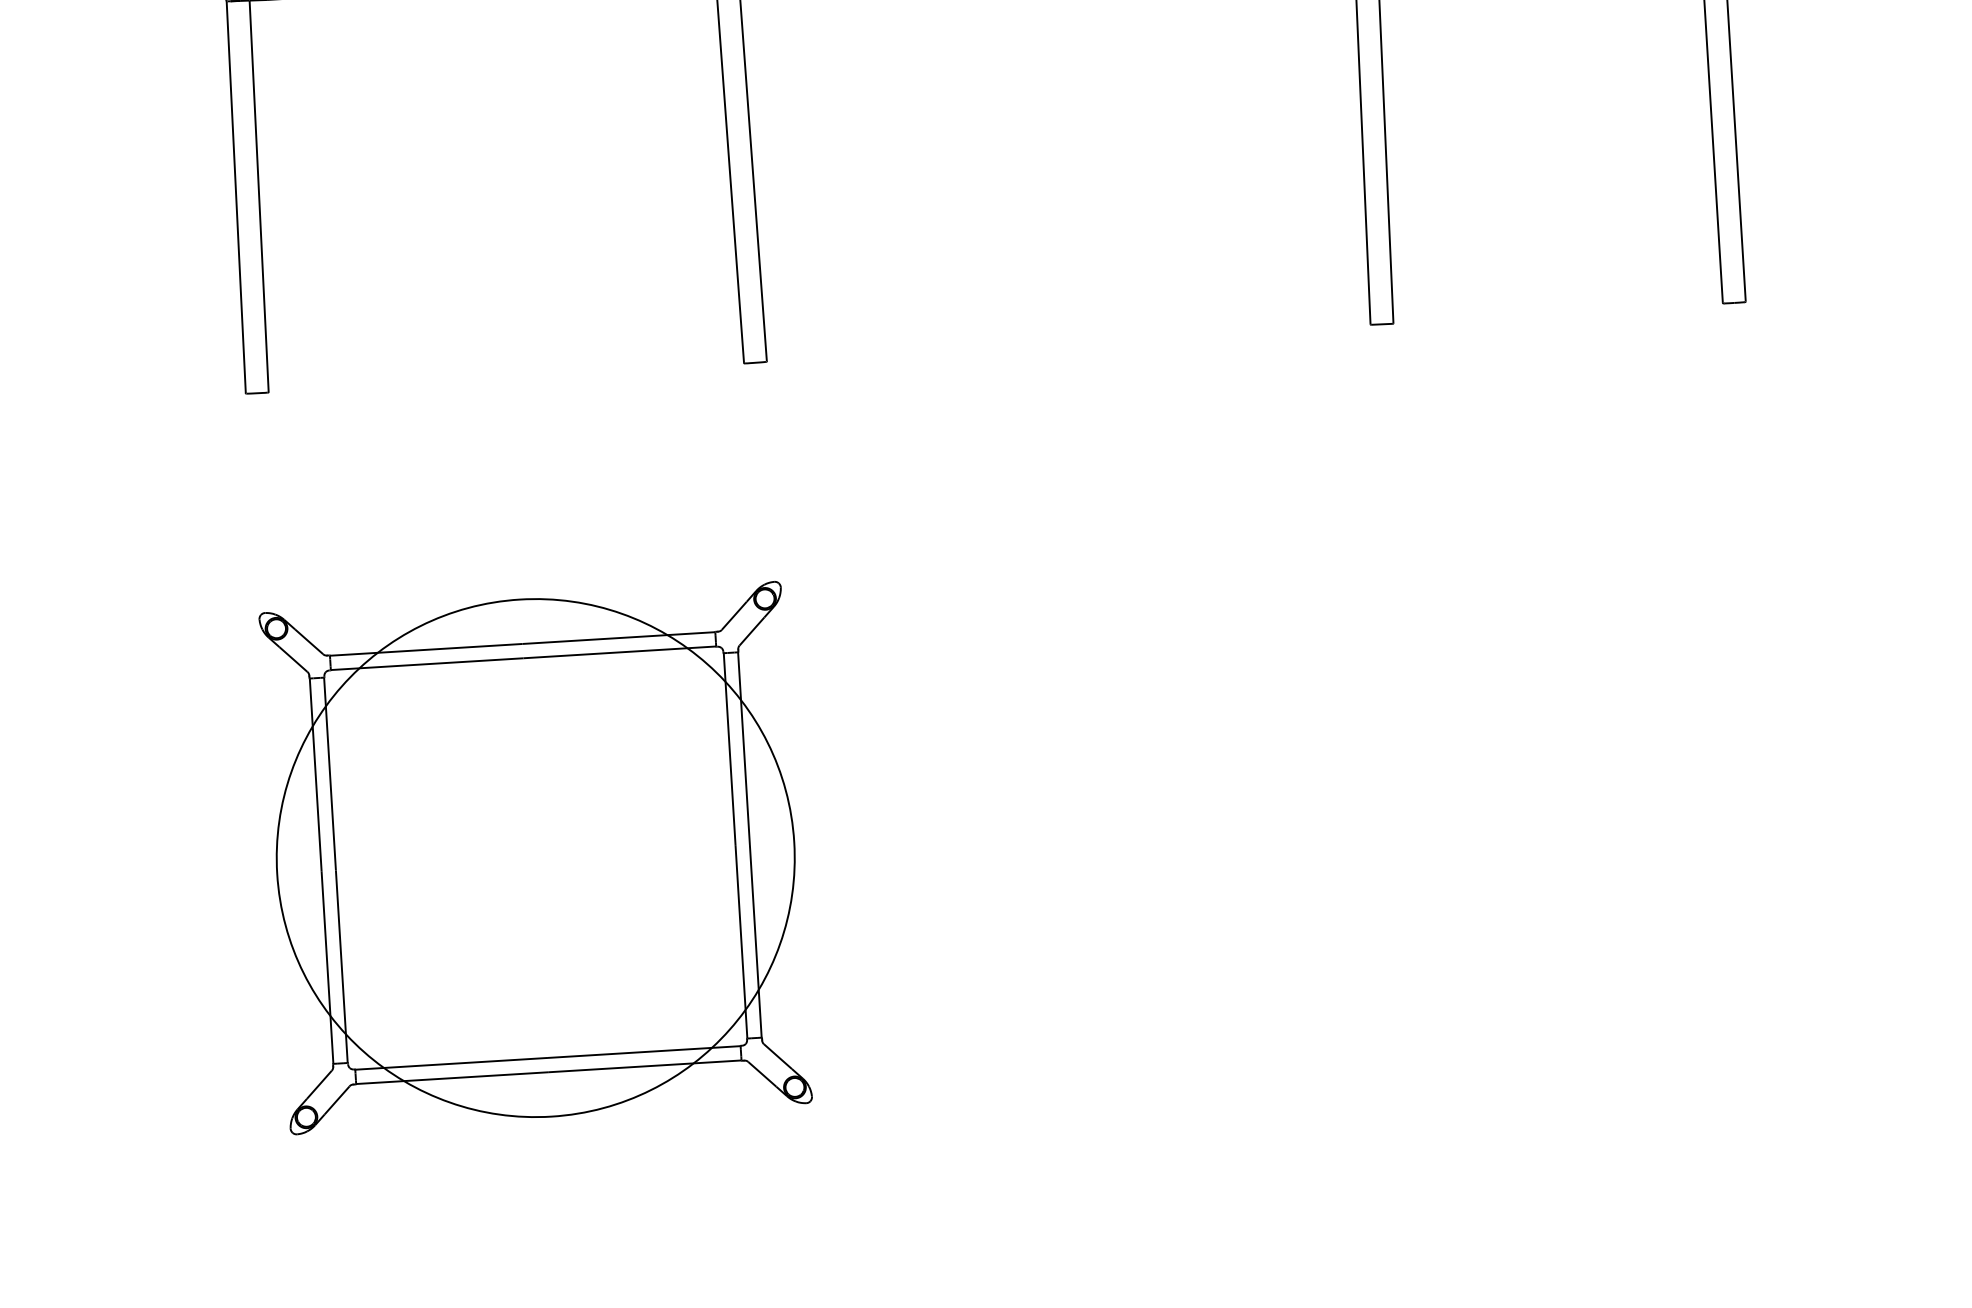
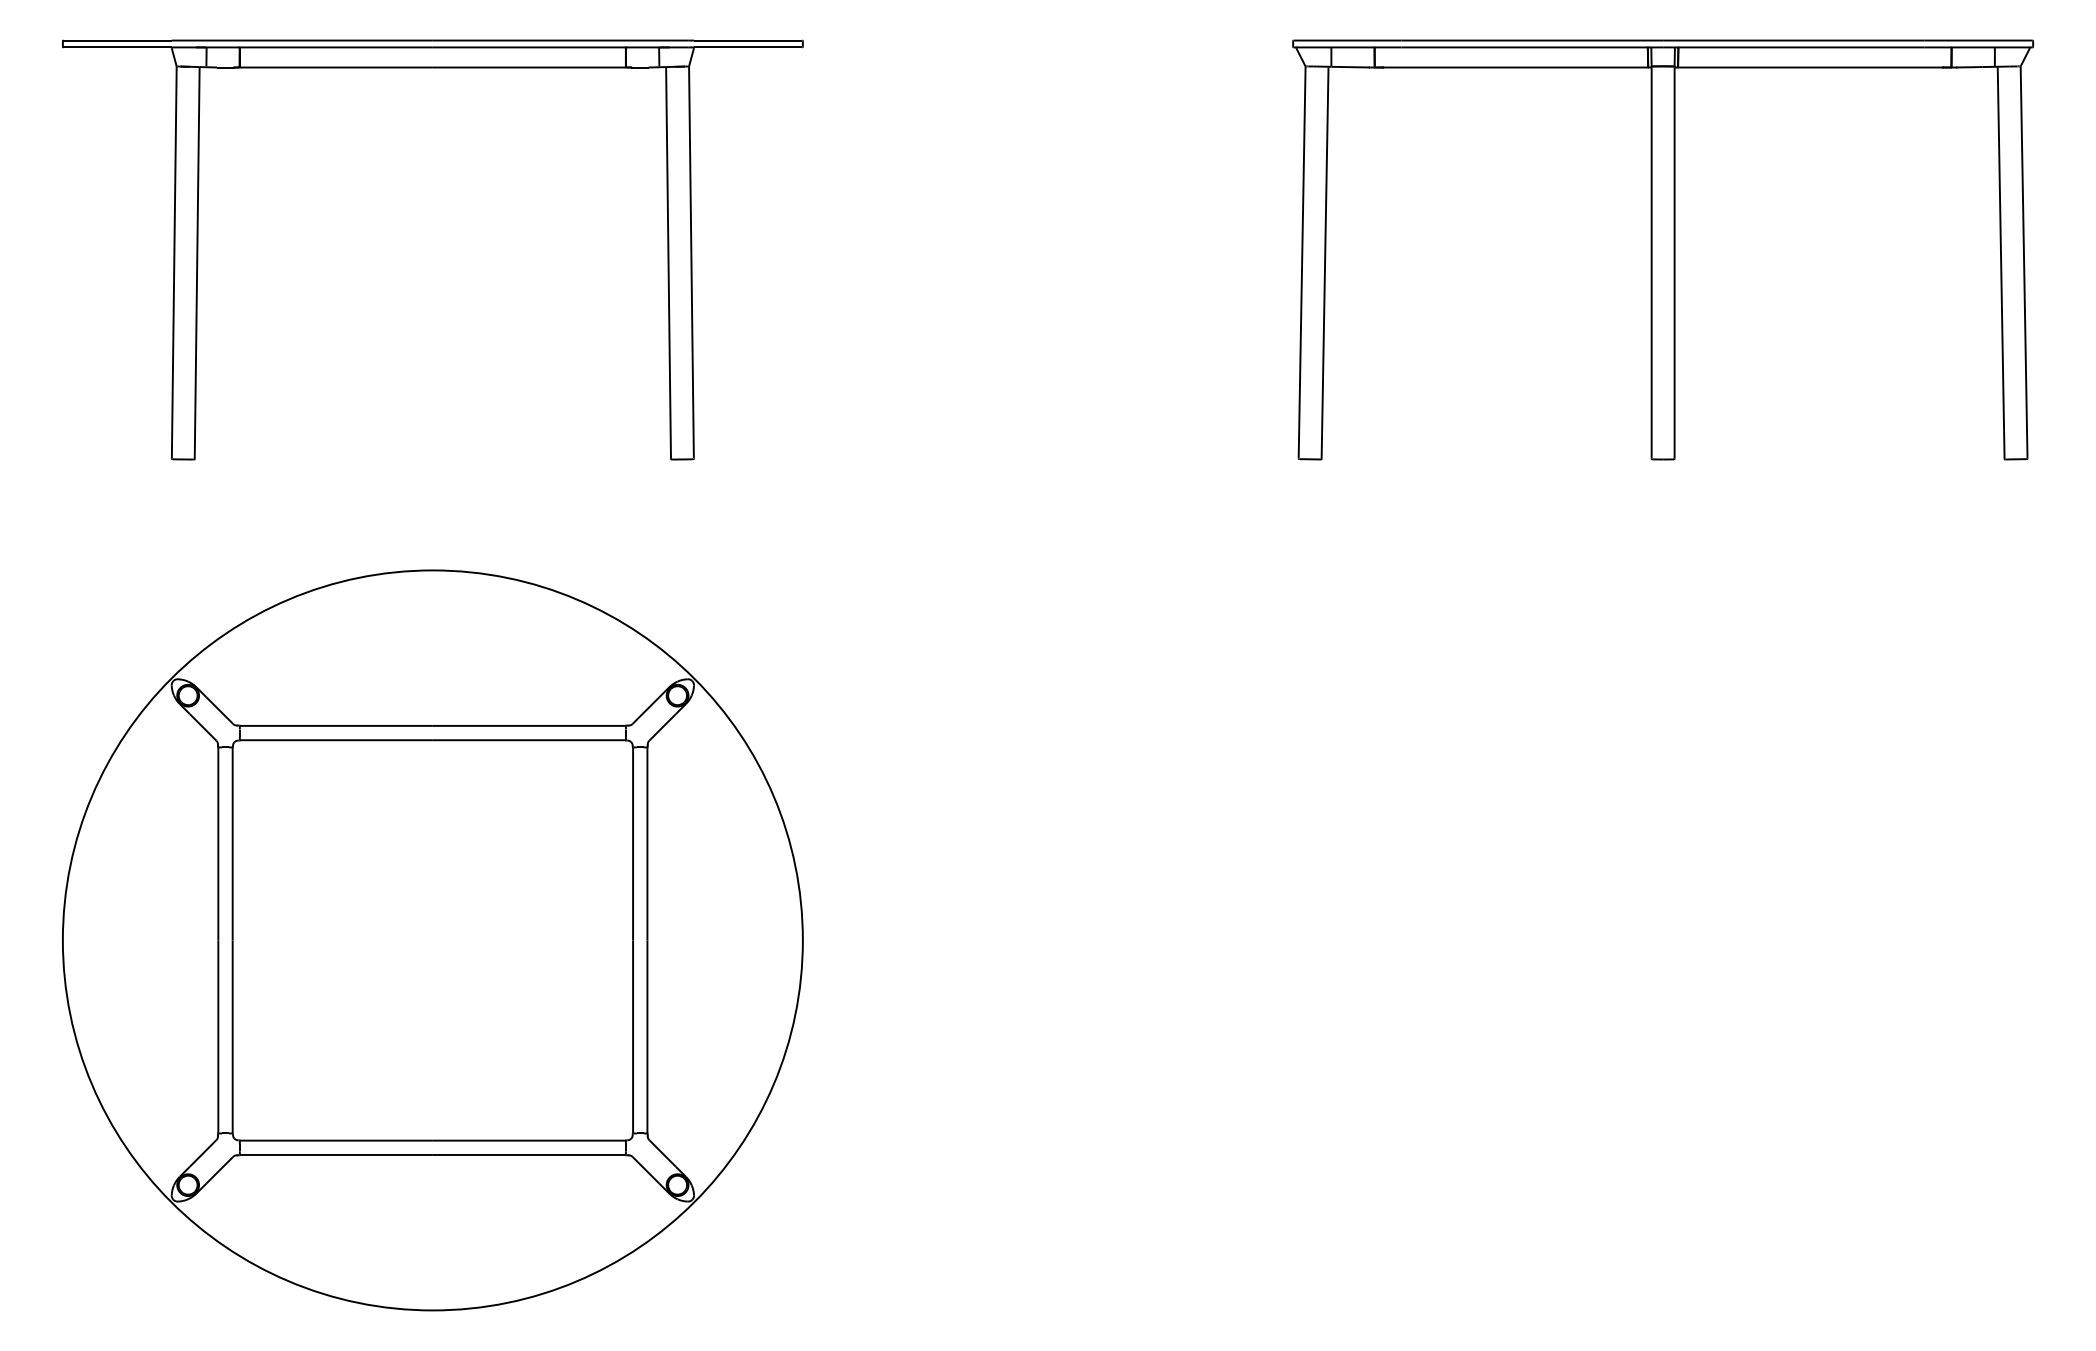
circle: (535, 858) -> (432, 940), size x1.43

